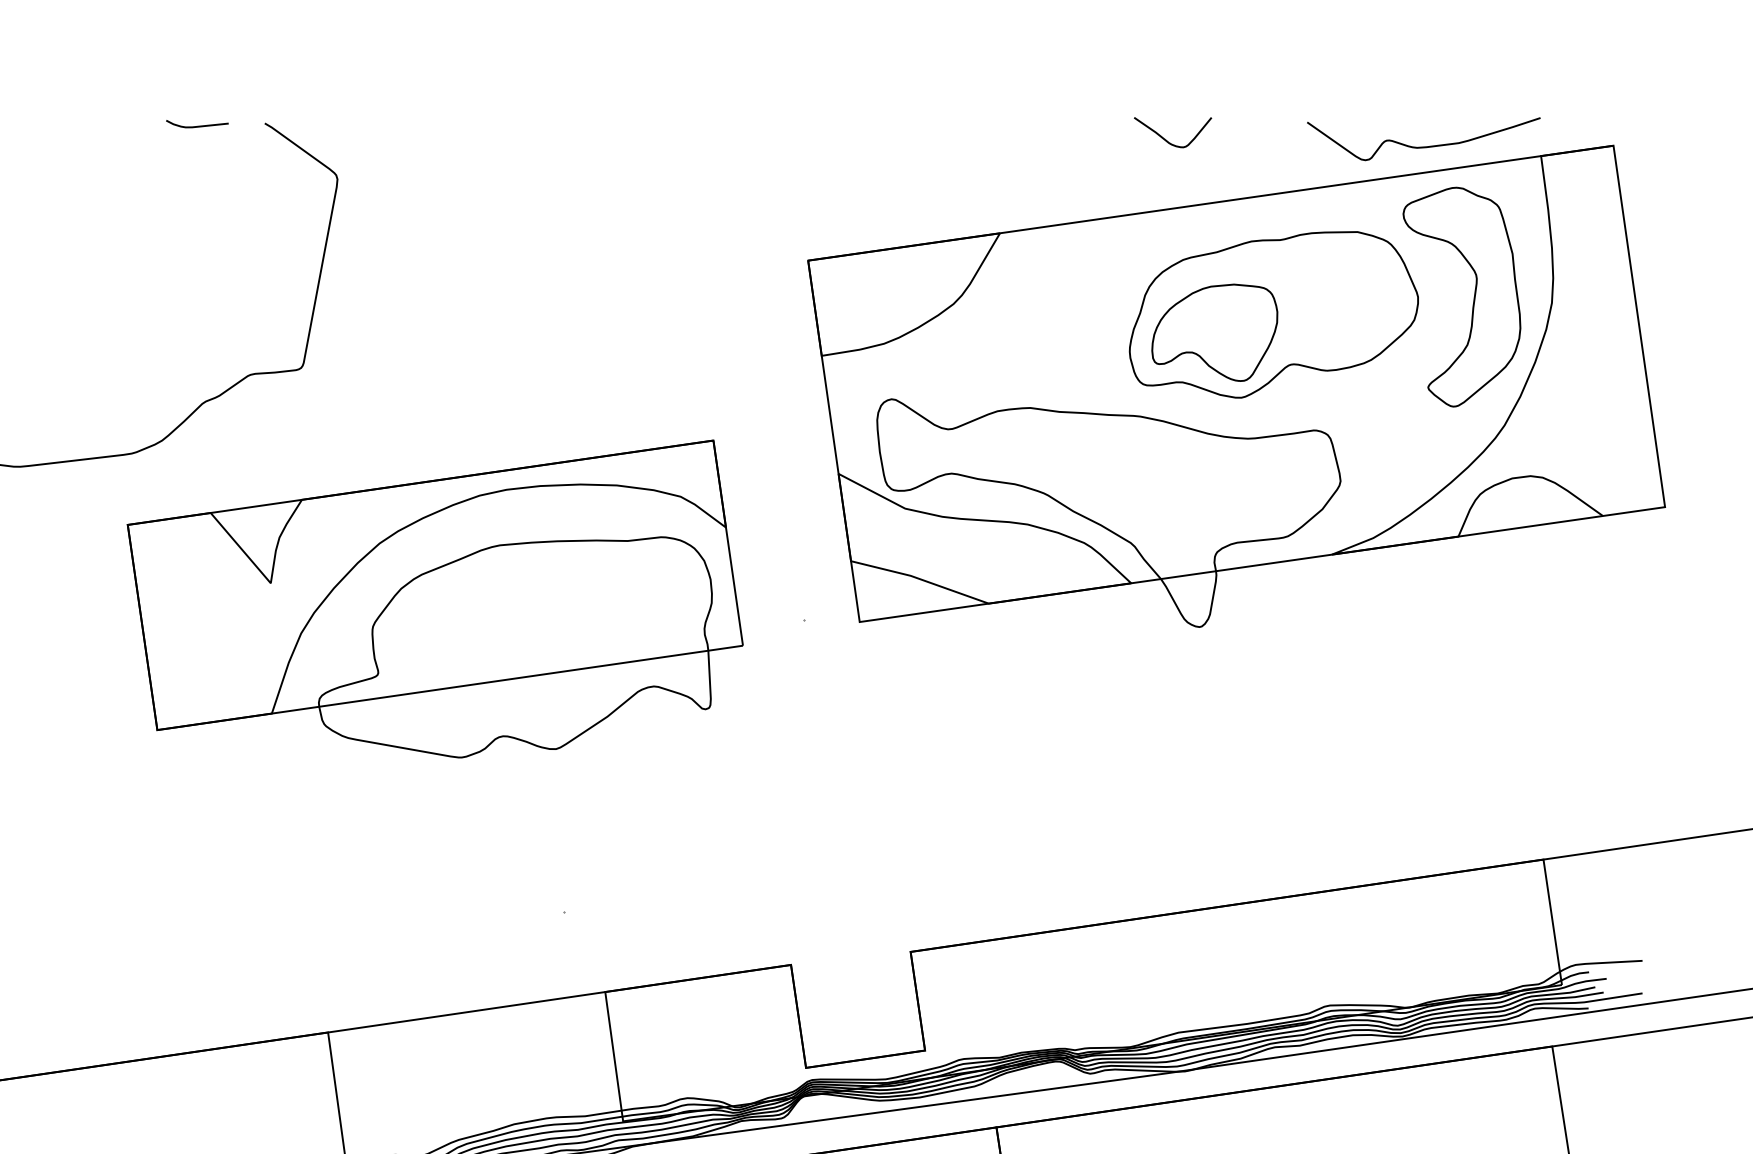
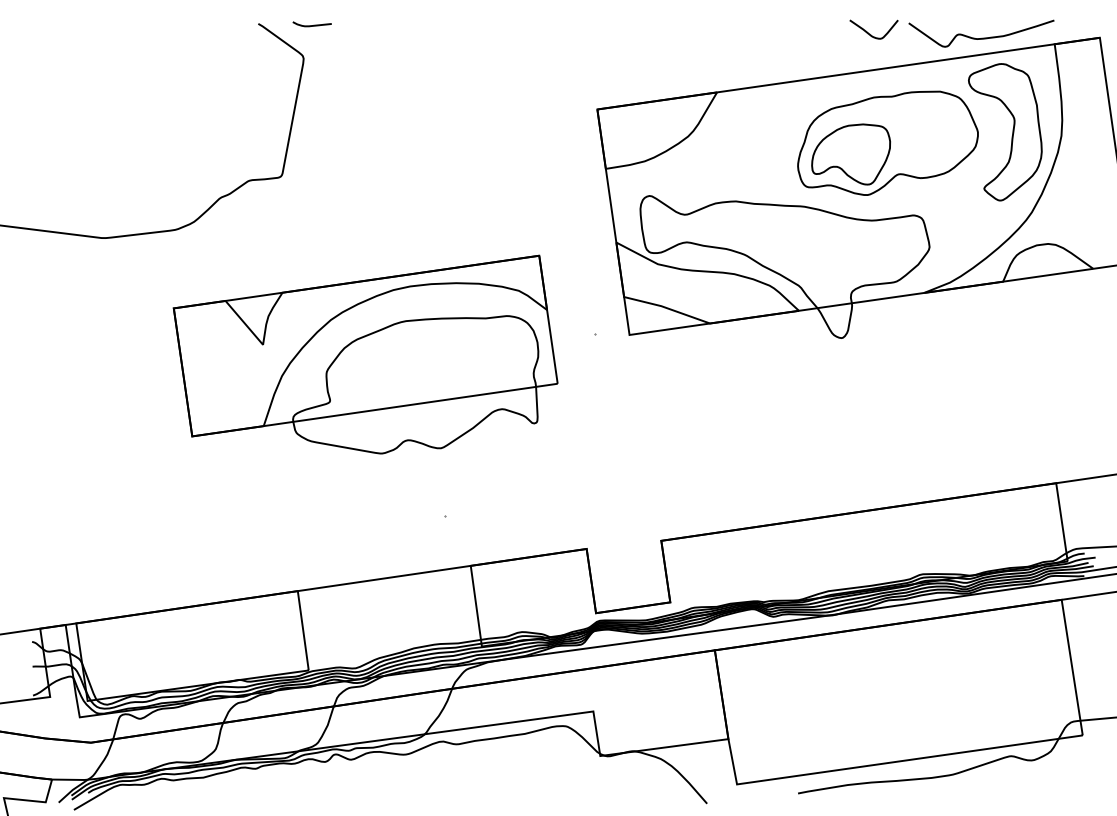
curve: (196, 126) -> (311, 25), moved
curve: (1168, 140) -> (871, 34), moved
part: (434, 598) -> (365, 354), moved

